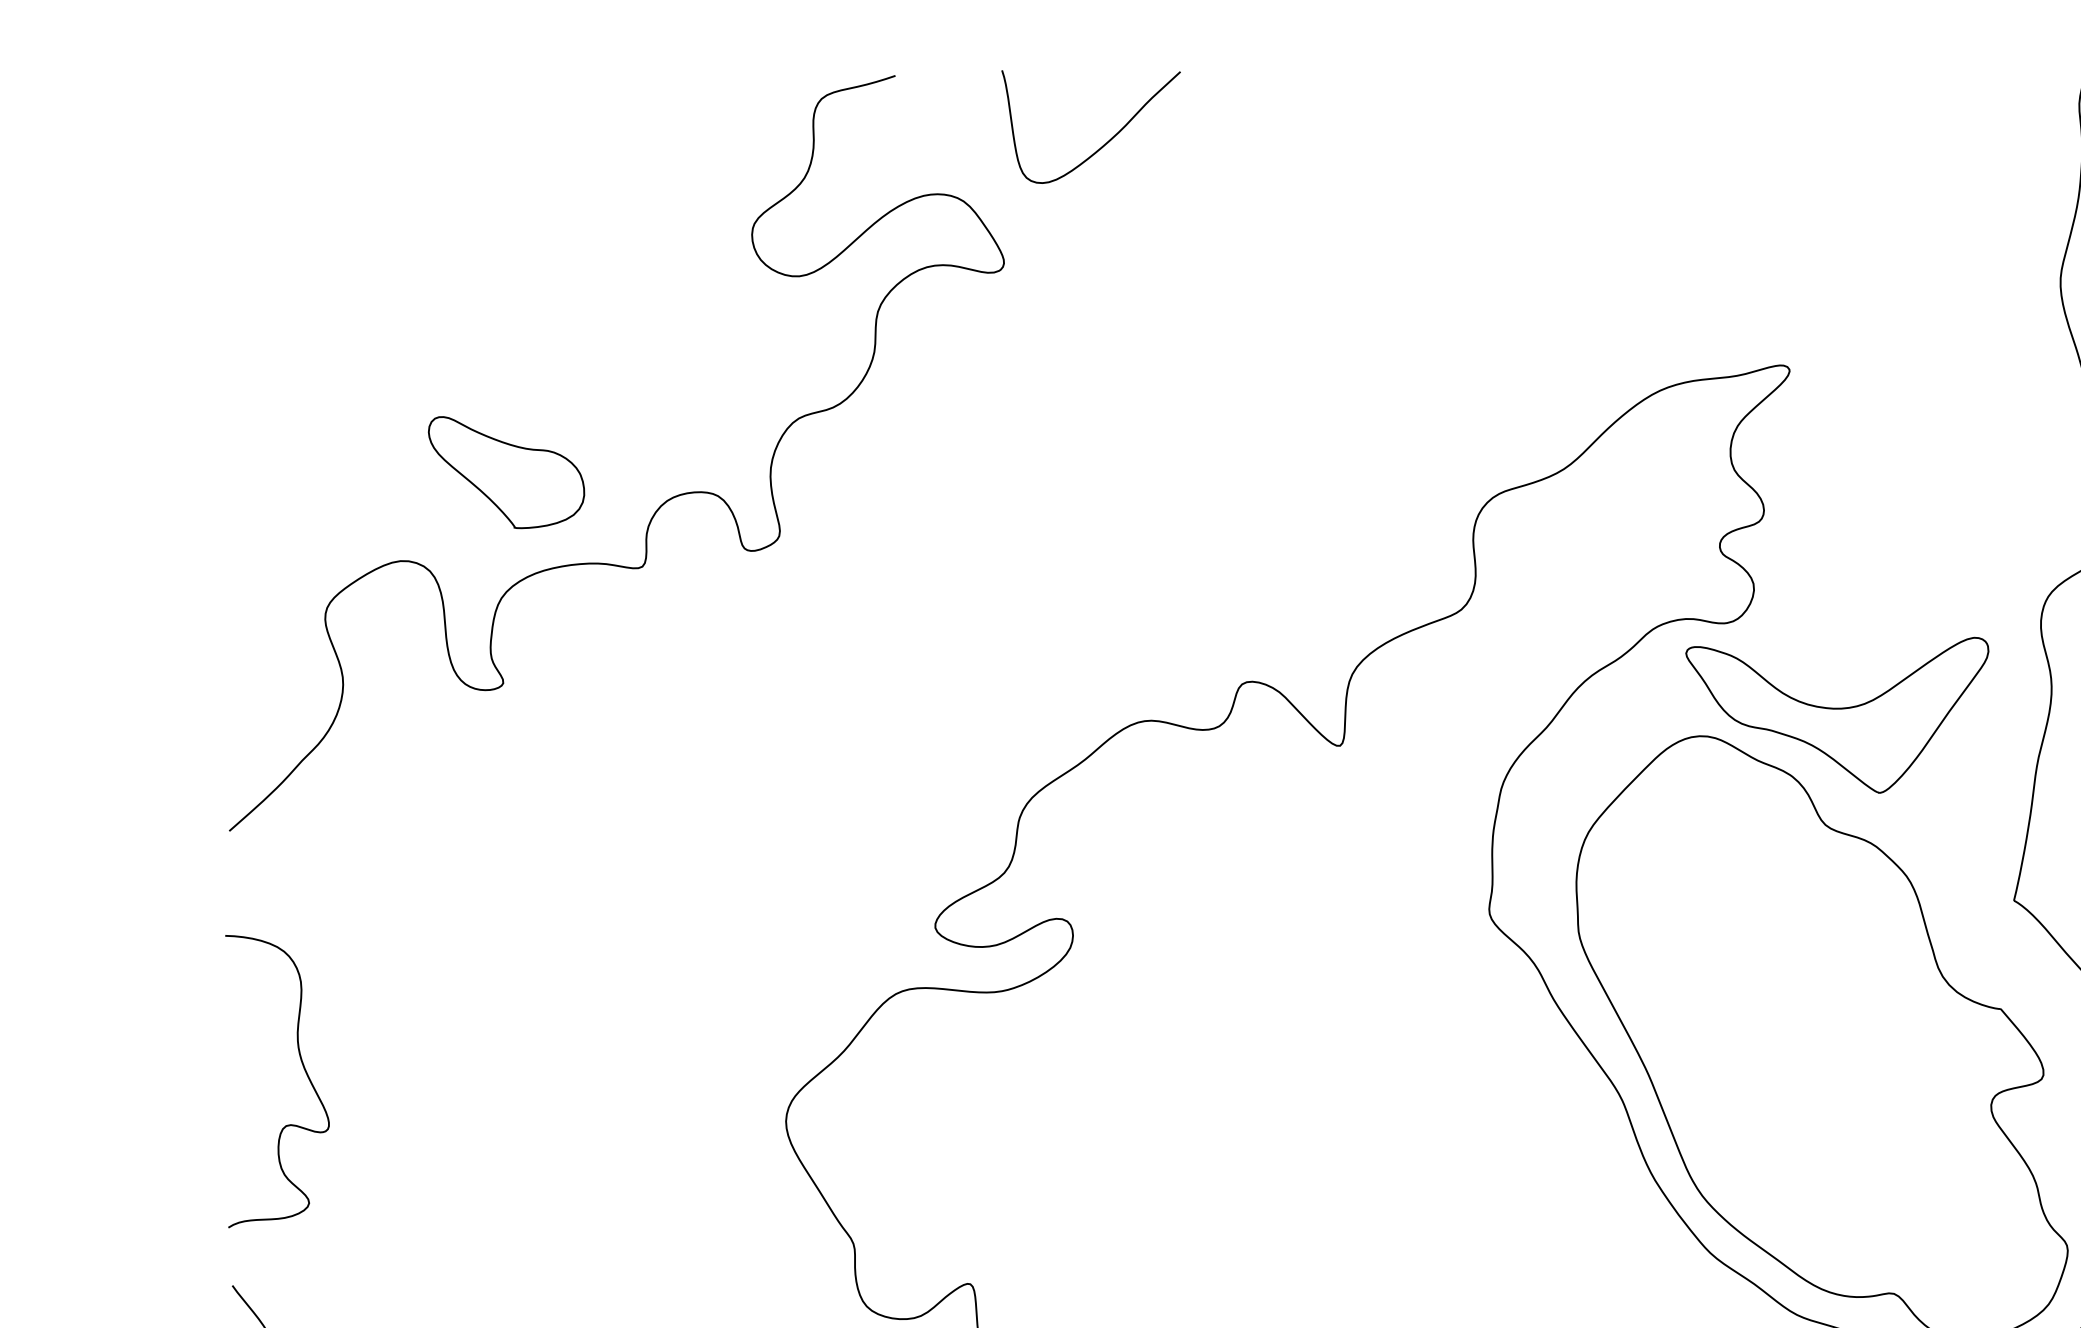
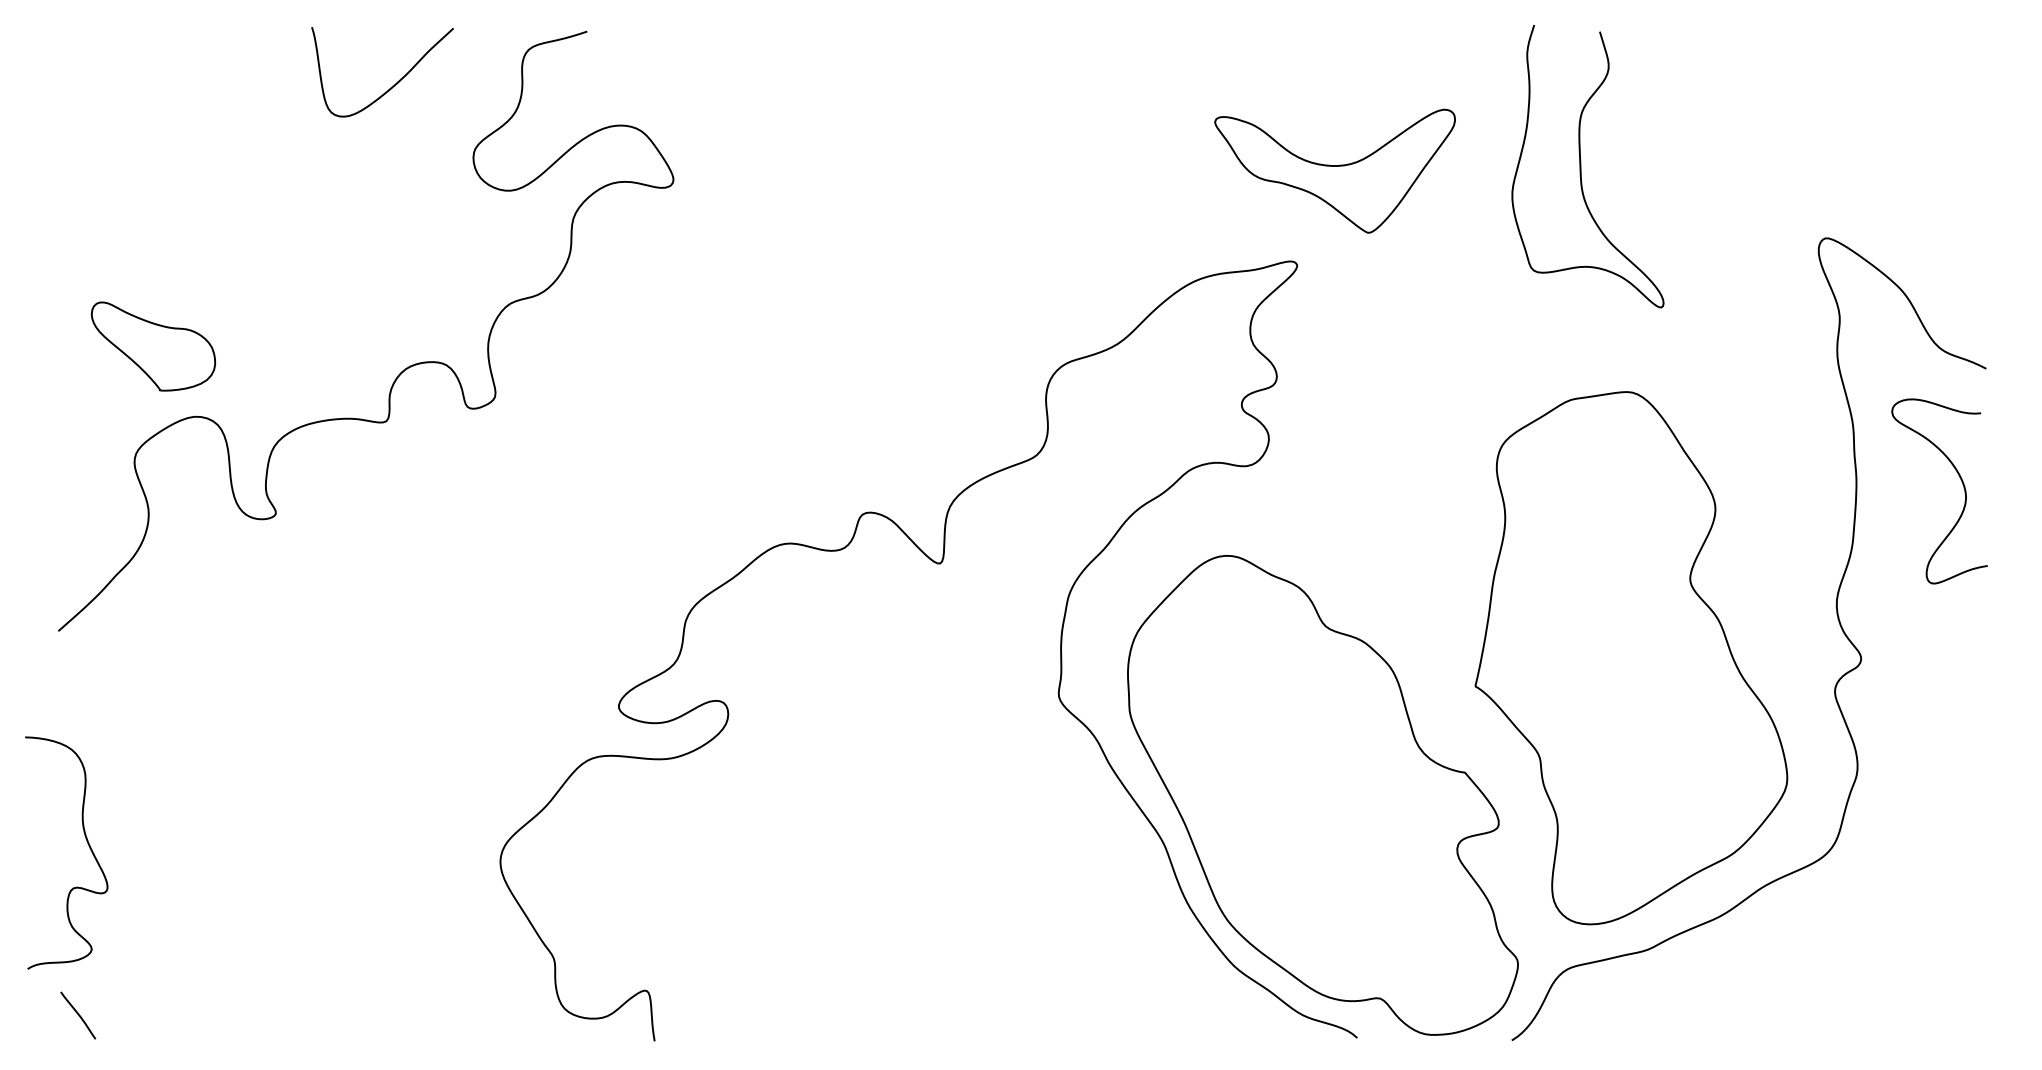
curve: (1102, 145) -> (391, 86), moved
part: (506, 472) -> (153, 346), moved
part: (1836, 714) -> (1334, 170), moved
curve: (305, 1073) -> (88, 846), moved

